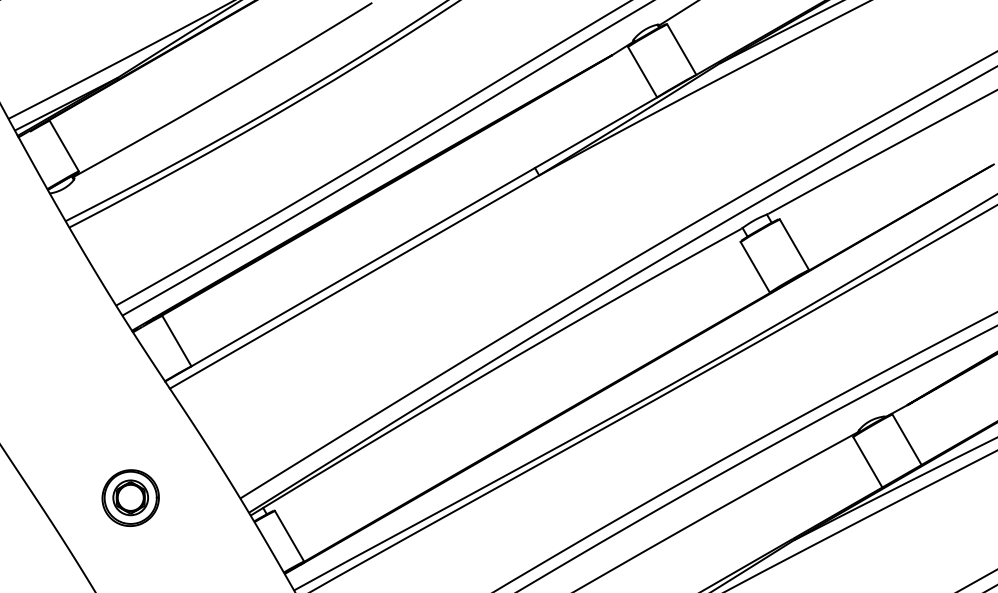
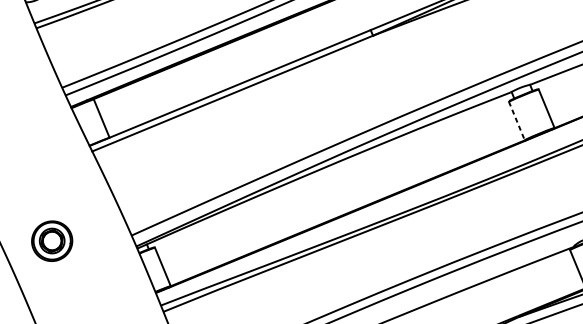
line: (755, 267) -> (516, 121), solid -> dashed
part: (130, 497) -> (52, 240), moved

